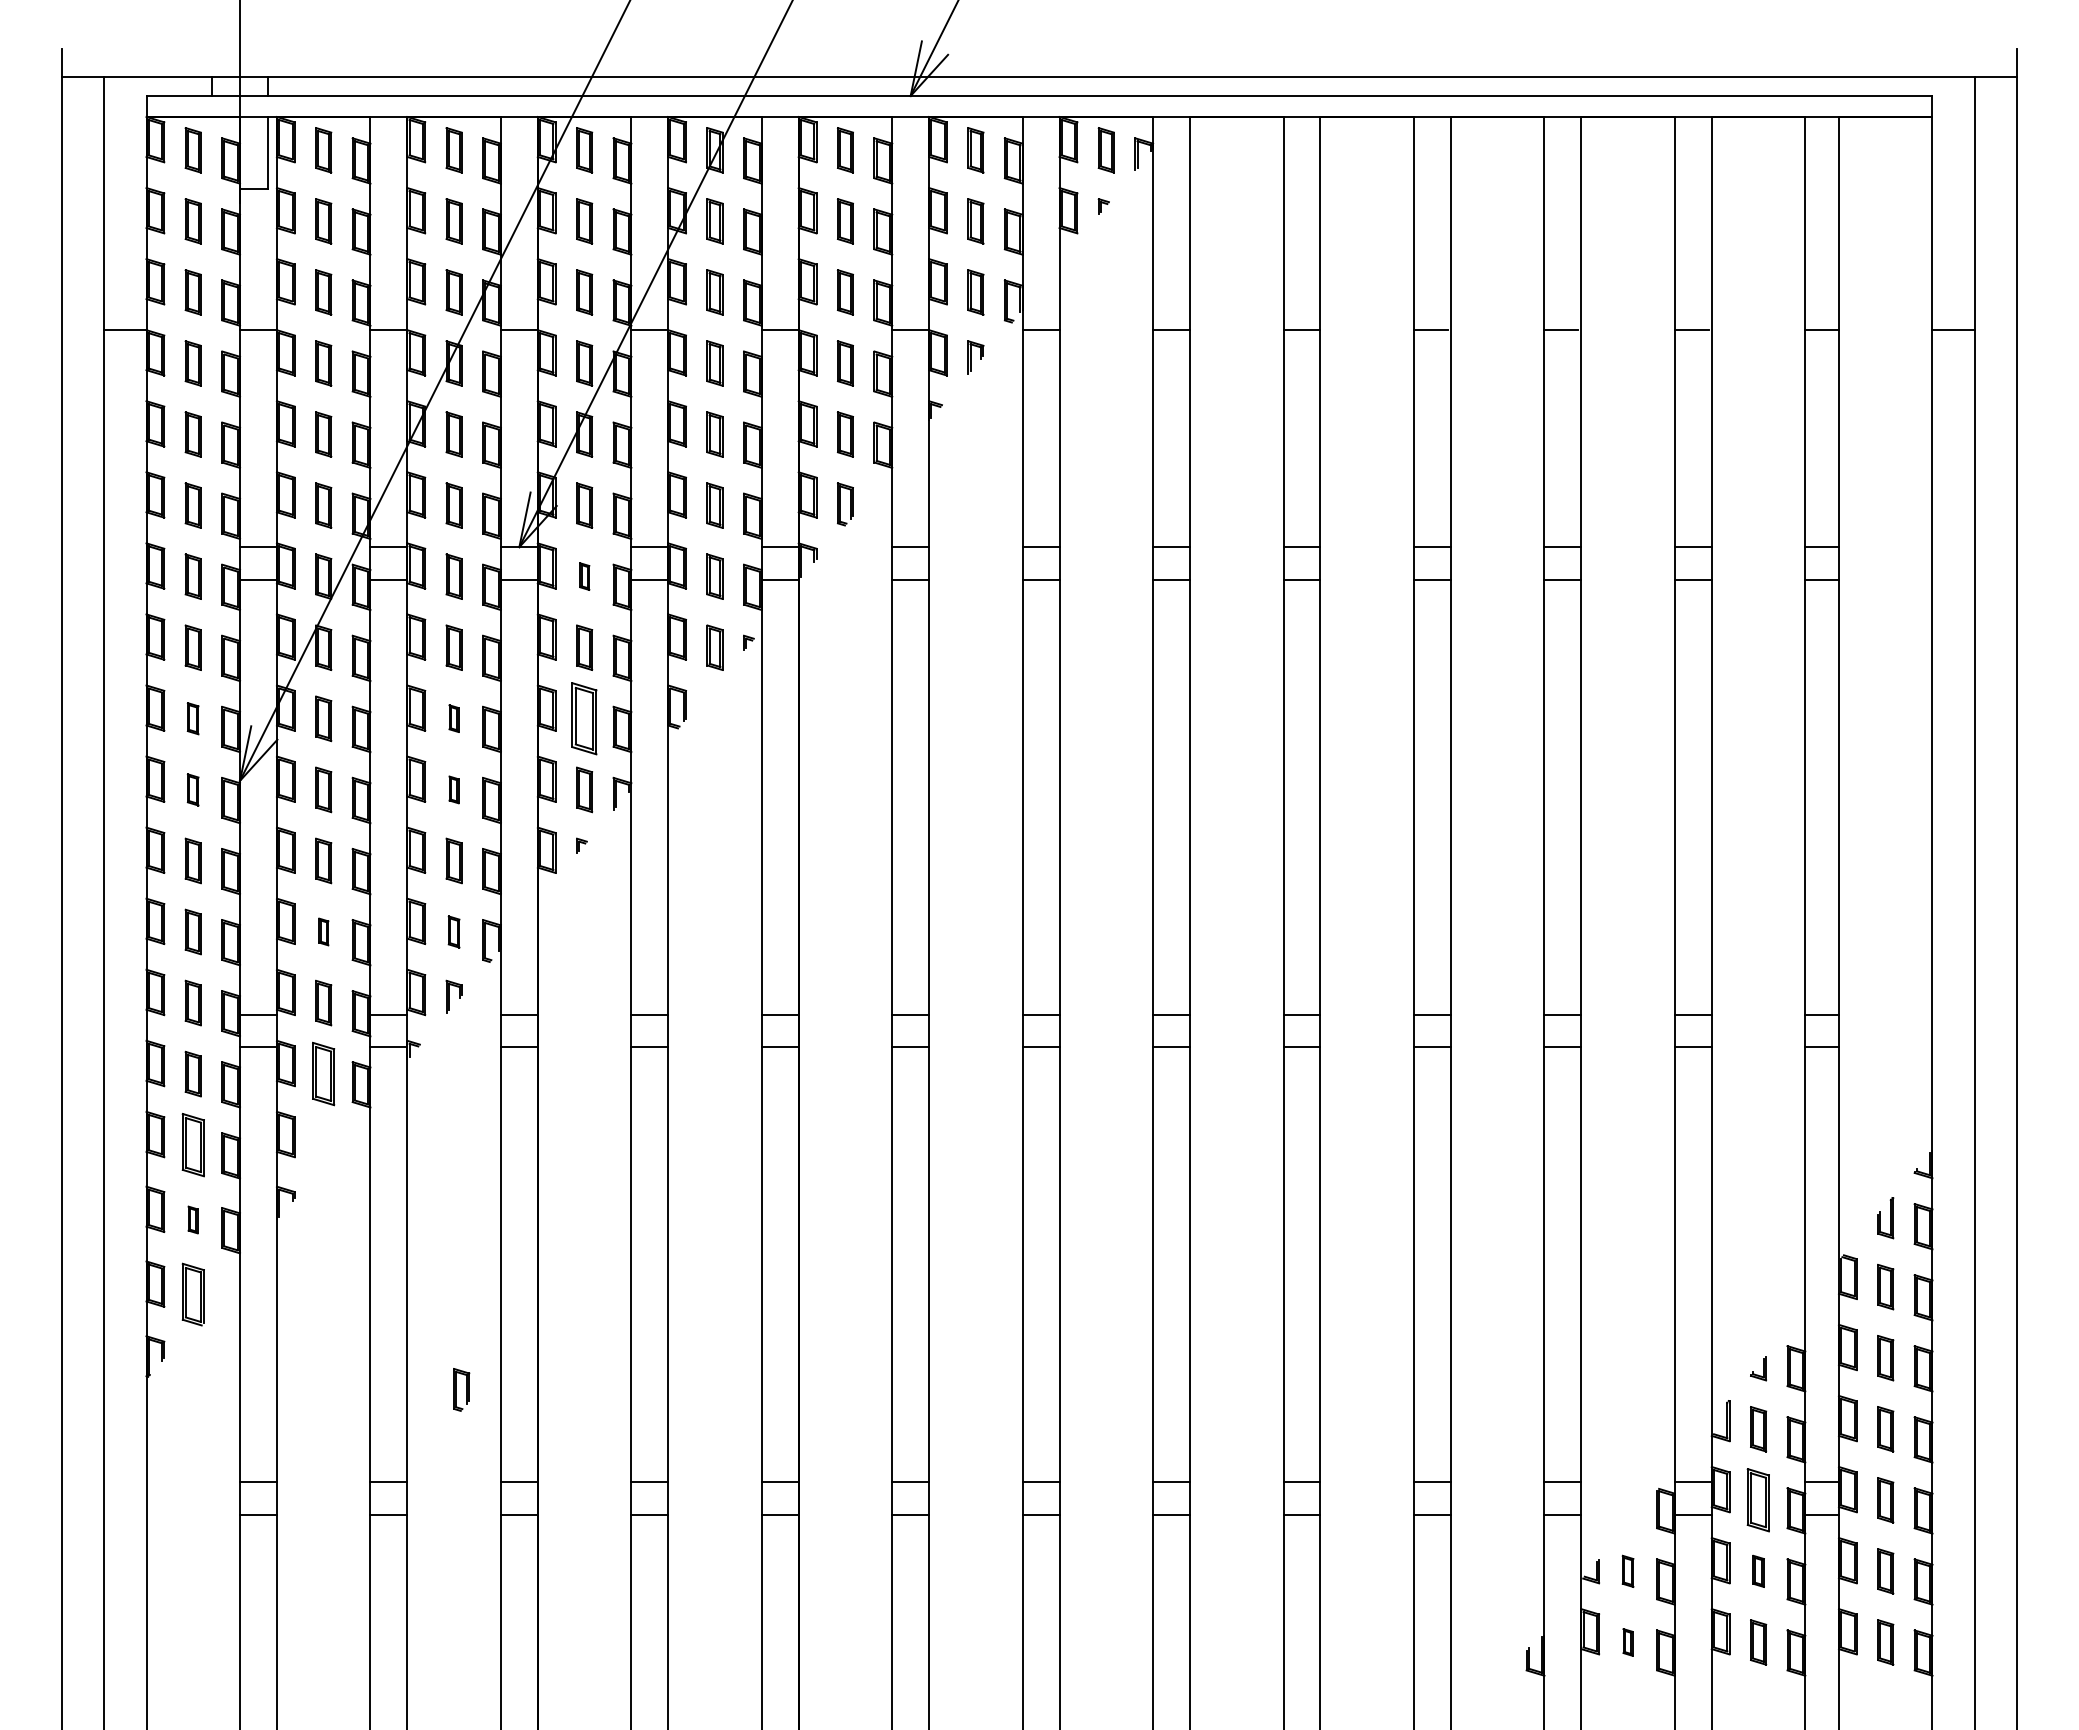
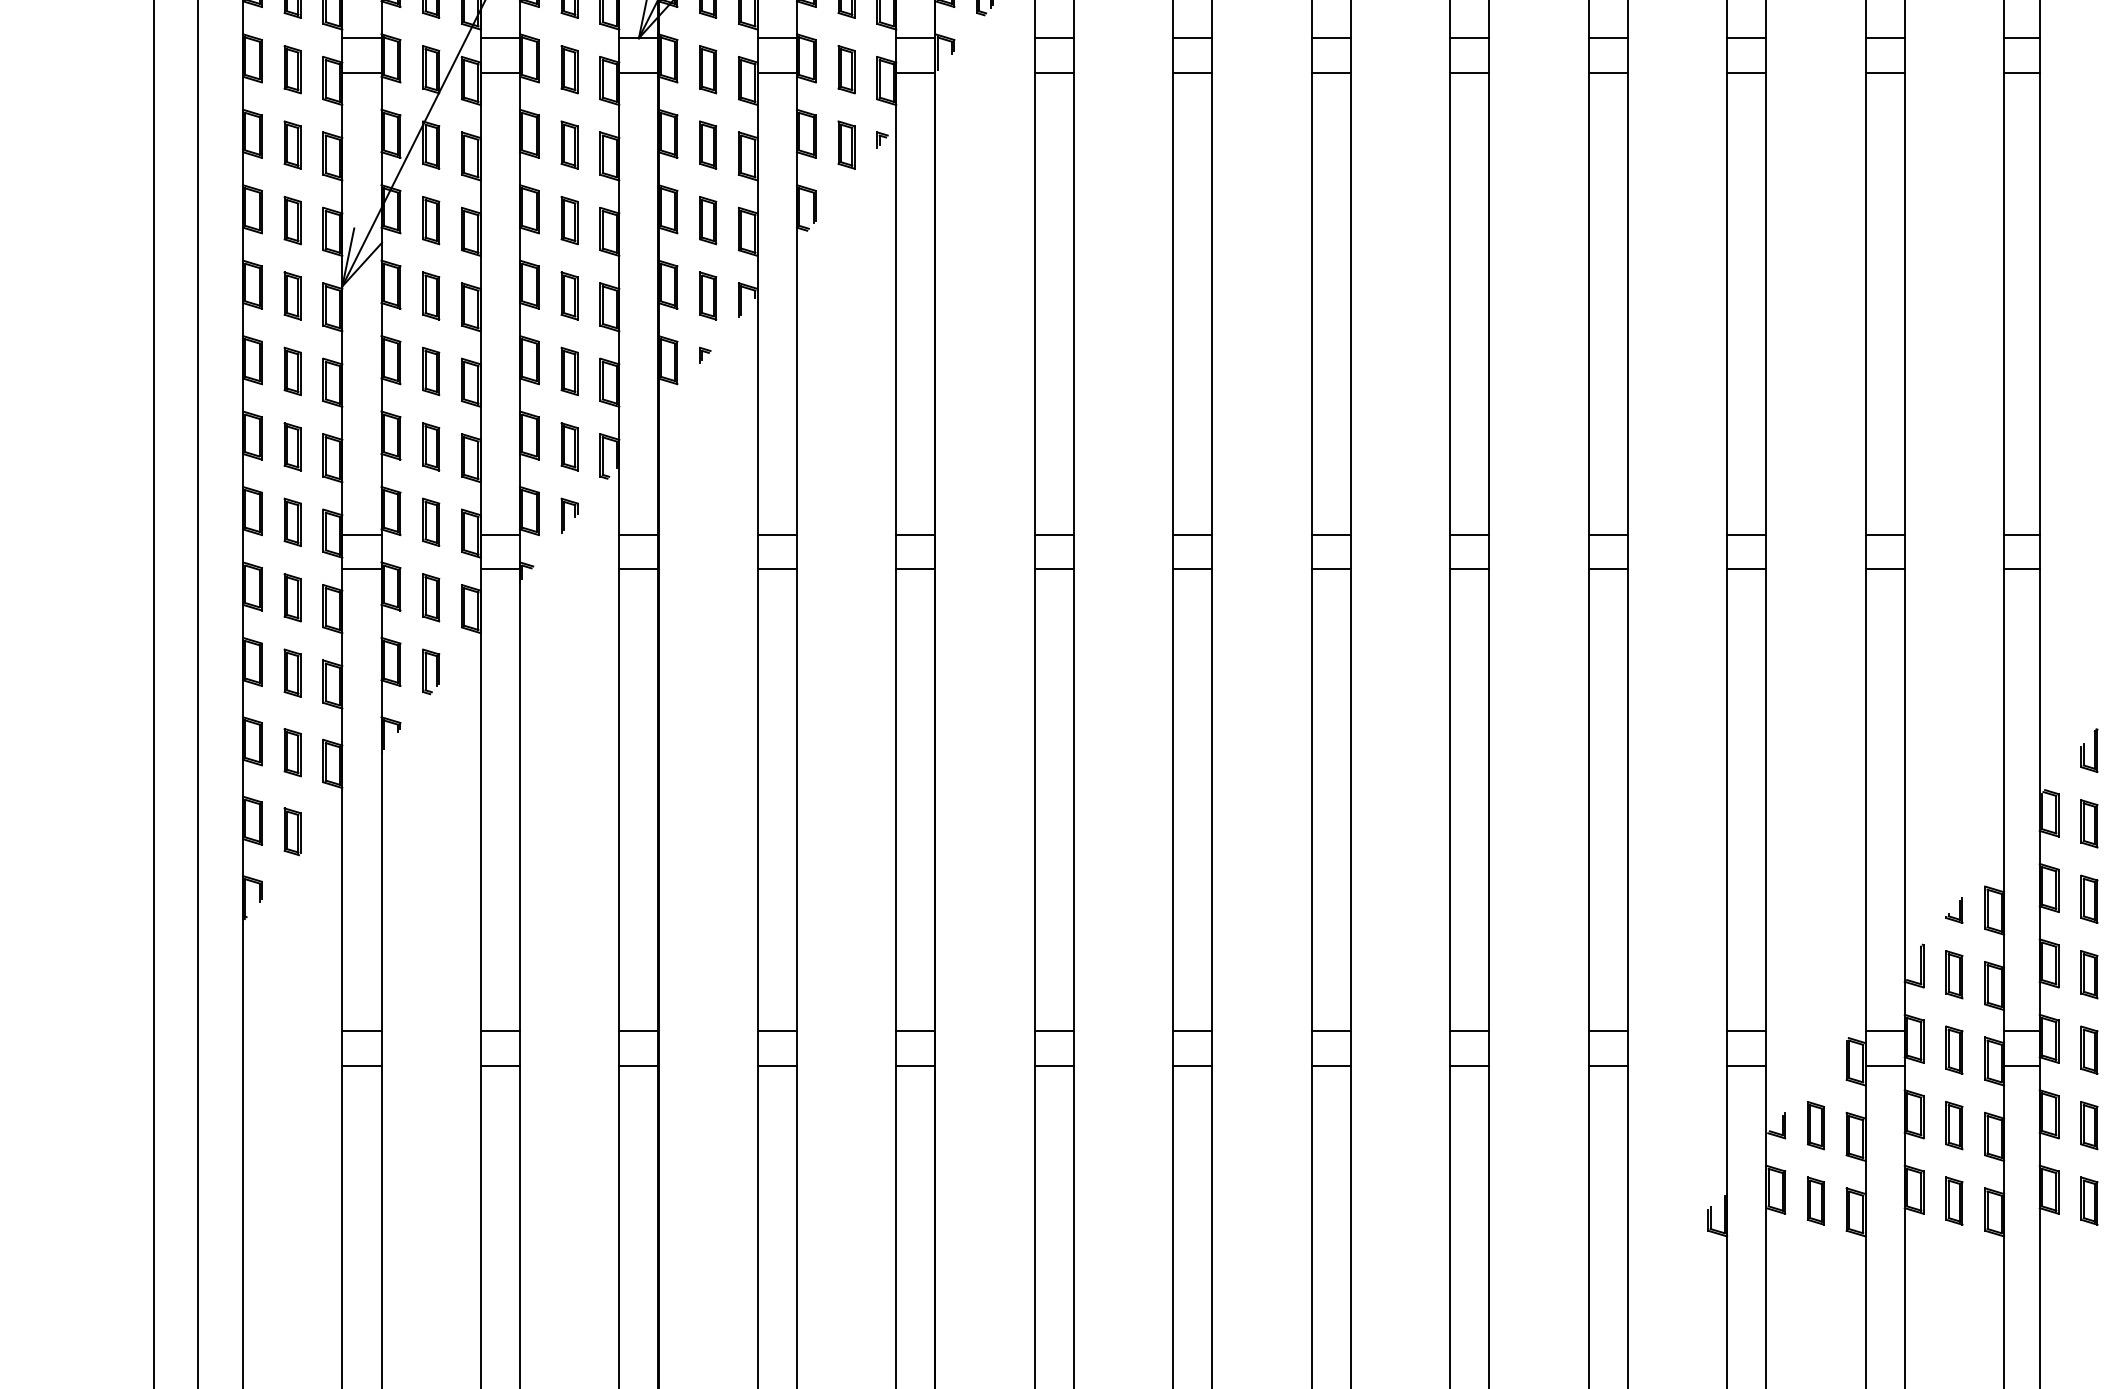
part: (584, 576) -> (708, 69), size x1.67
part: (192, 718) -> (291, 220), size x1.43
part: (453, 718) -> (568, 220), size x1.67
part: (584, 718) -> (708, 220), size x0.62
part: (192, 789) -> (291, 295), size x1.43
part: (453, 789) -> (568, 295), size x1.67
part: (323, 931) -> (430, 446), size x1.67
part: (453, 931) -> (568, 446), size x1.43
part: (323, 1074) -> (430, 598), size x0.71
part: (192, 1145) -> (291, 673), size x0.71
part: (192, 1219) -> (291, 752), size x1.67
part: (192, 1294) -> (291, 831), size x0.71
part: (461, 1389) -> (430, 671), moved
part: (1758, 1500) -> (1954, 1050), size x0.71
part: (1627, 1571) -> (1815, 1125), size x1.43
part: (1758, 1571) -> (1954, 1125), size x1.43
part: (1627, 1642) -> (1815, 1201), size x1.67

